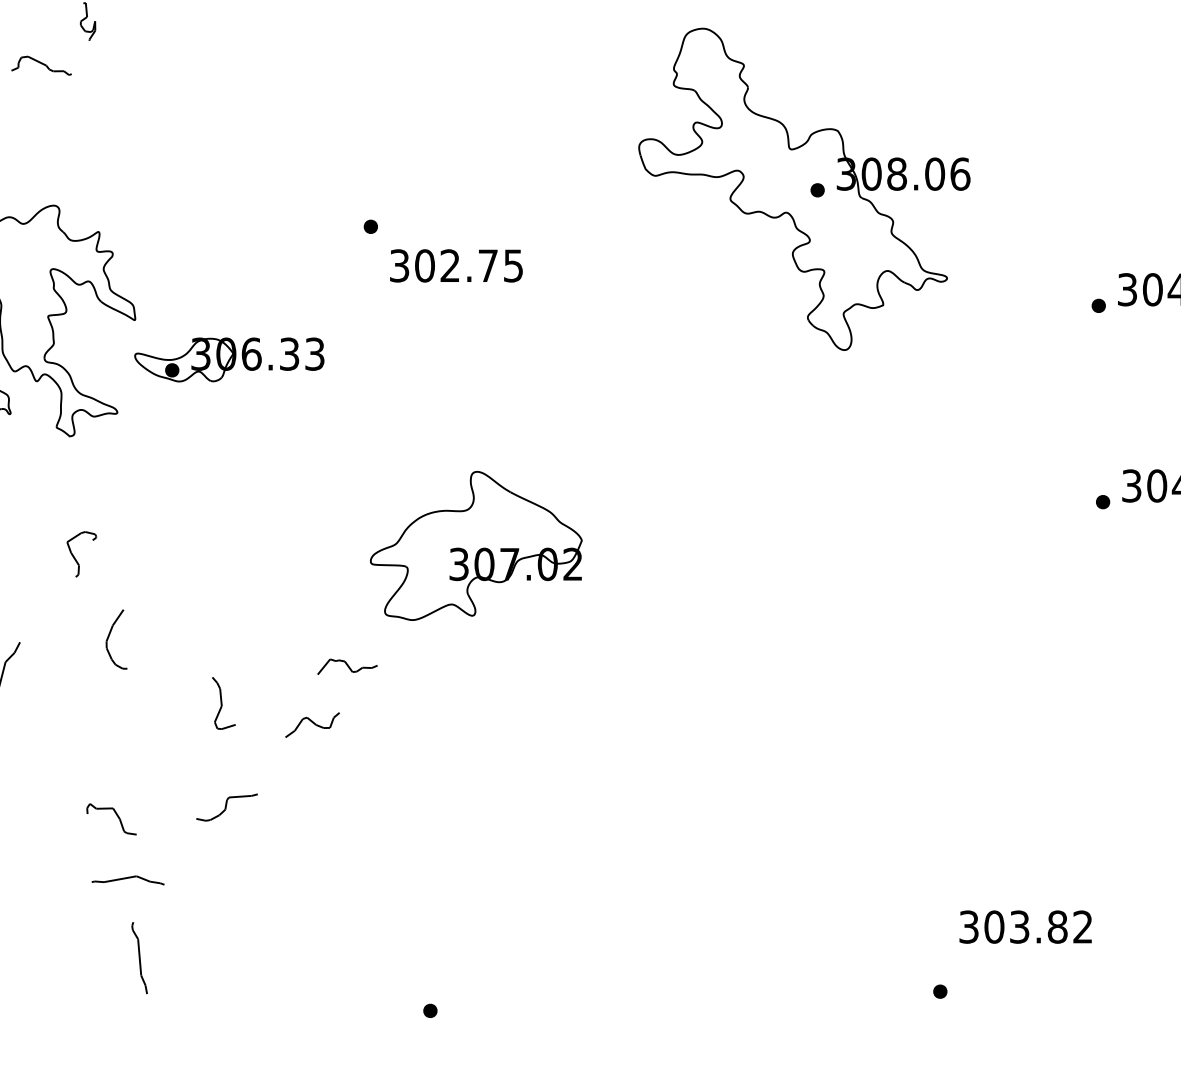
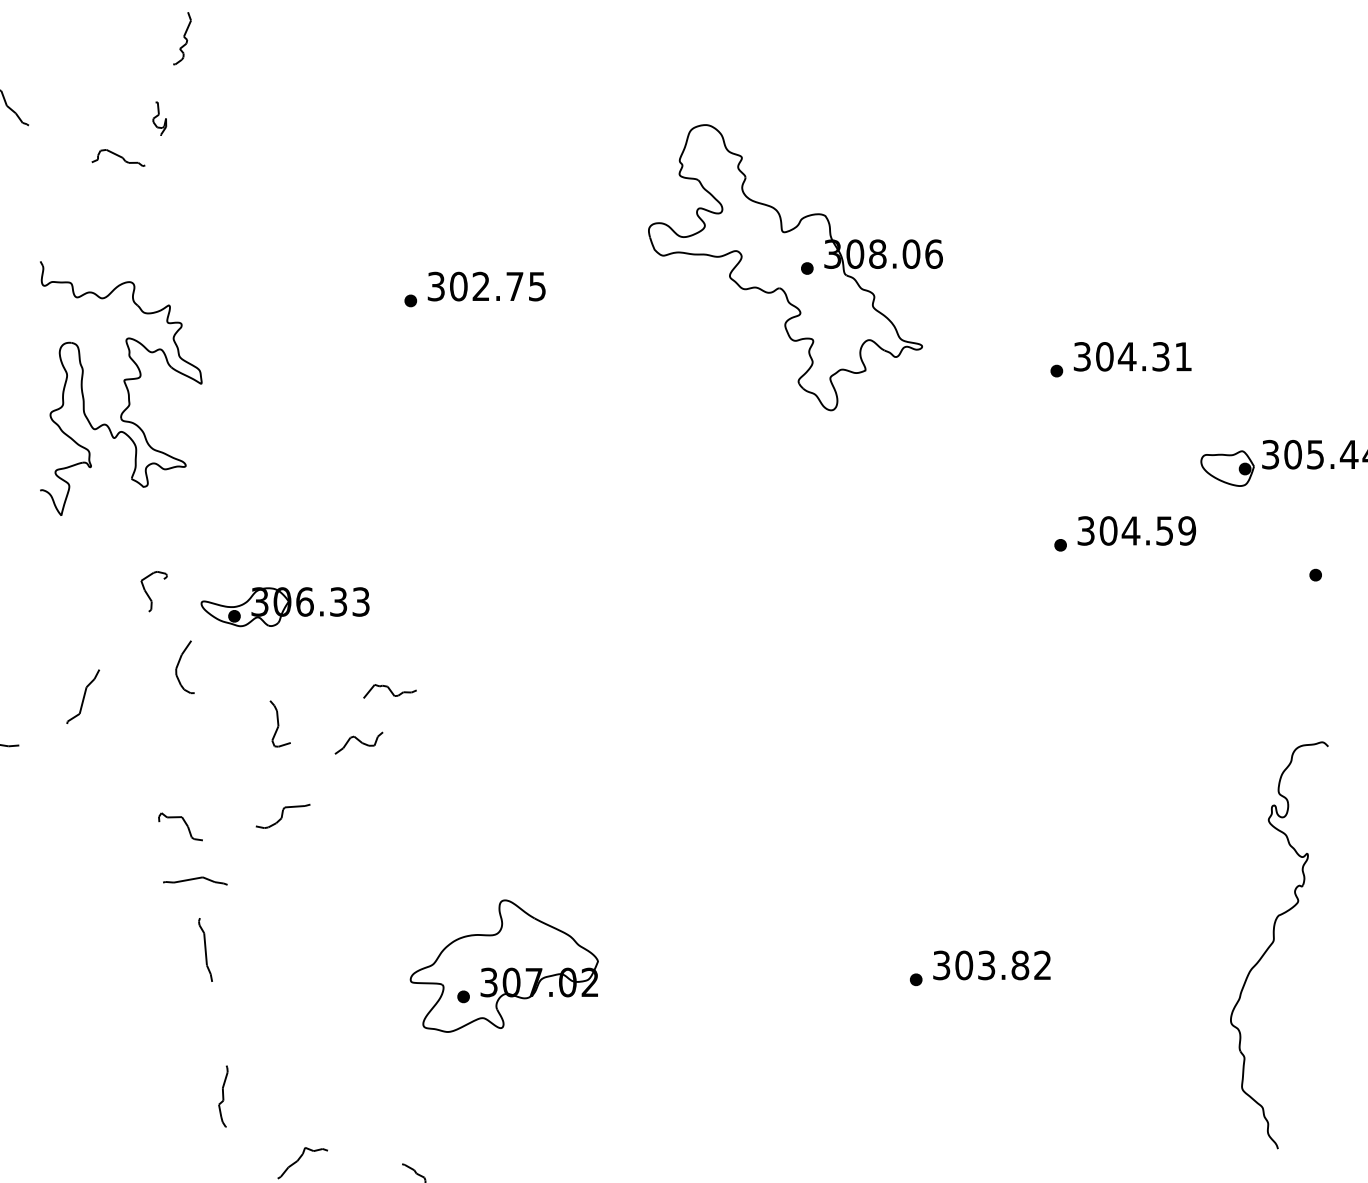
text: (456, 265) -> (486, 286), moved
part: (228, 360) -> (284, 607), moved
part: (475, 545) -> (503, 965), moved
text: (1025, 927) -> (991, 965), moved

